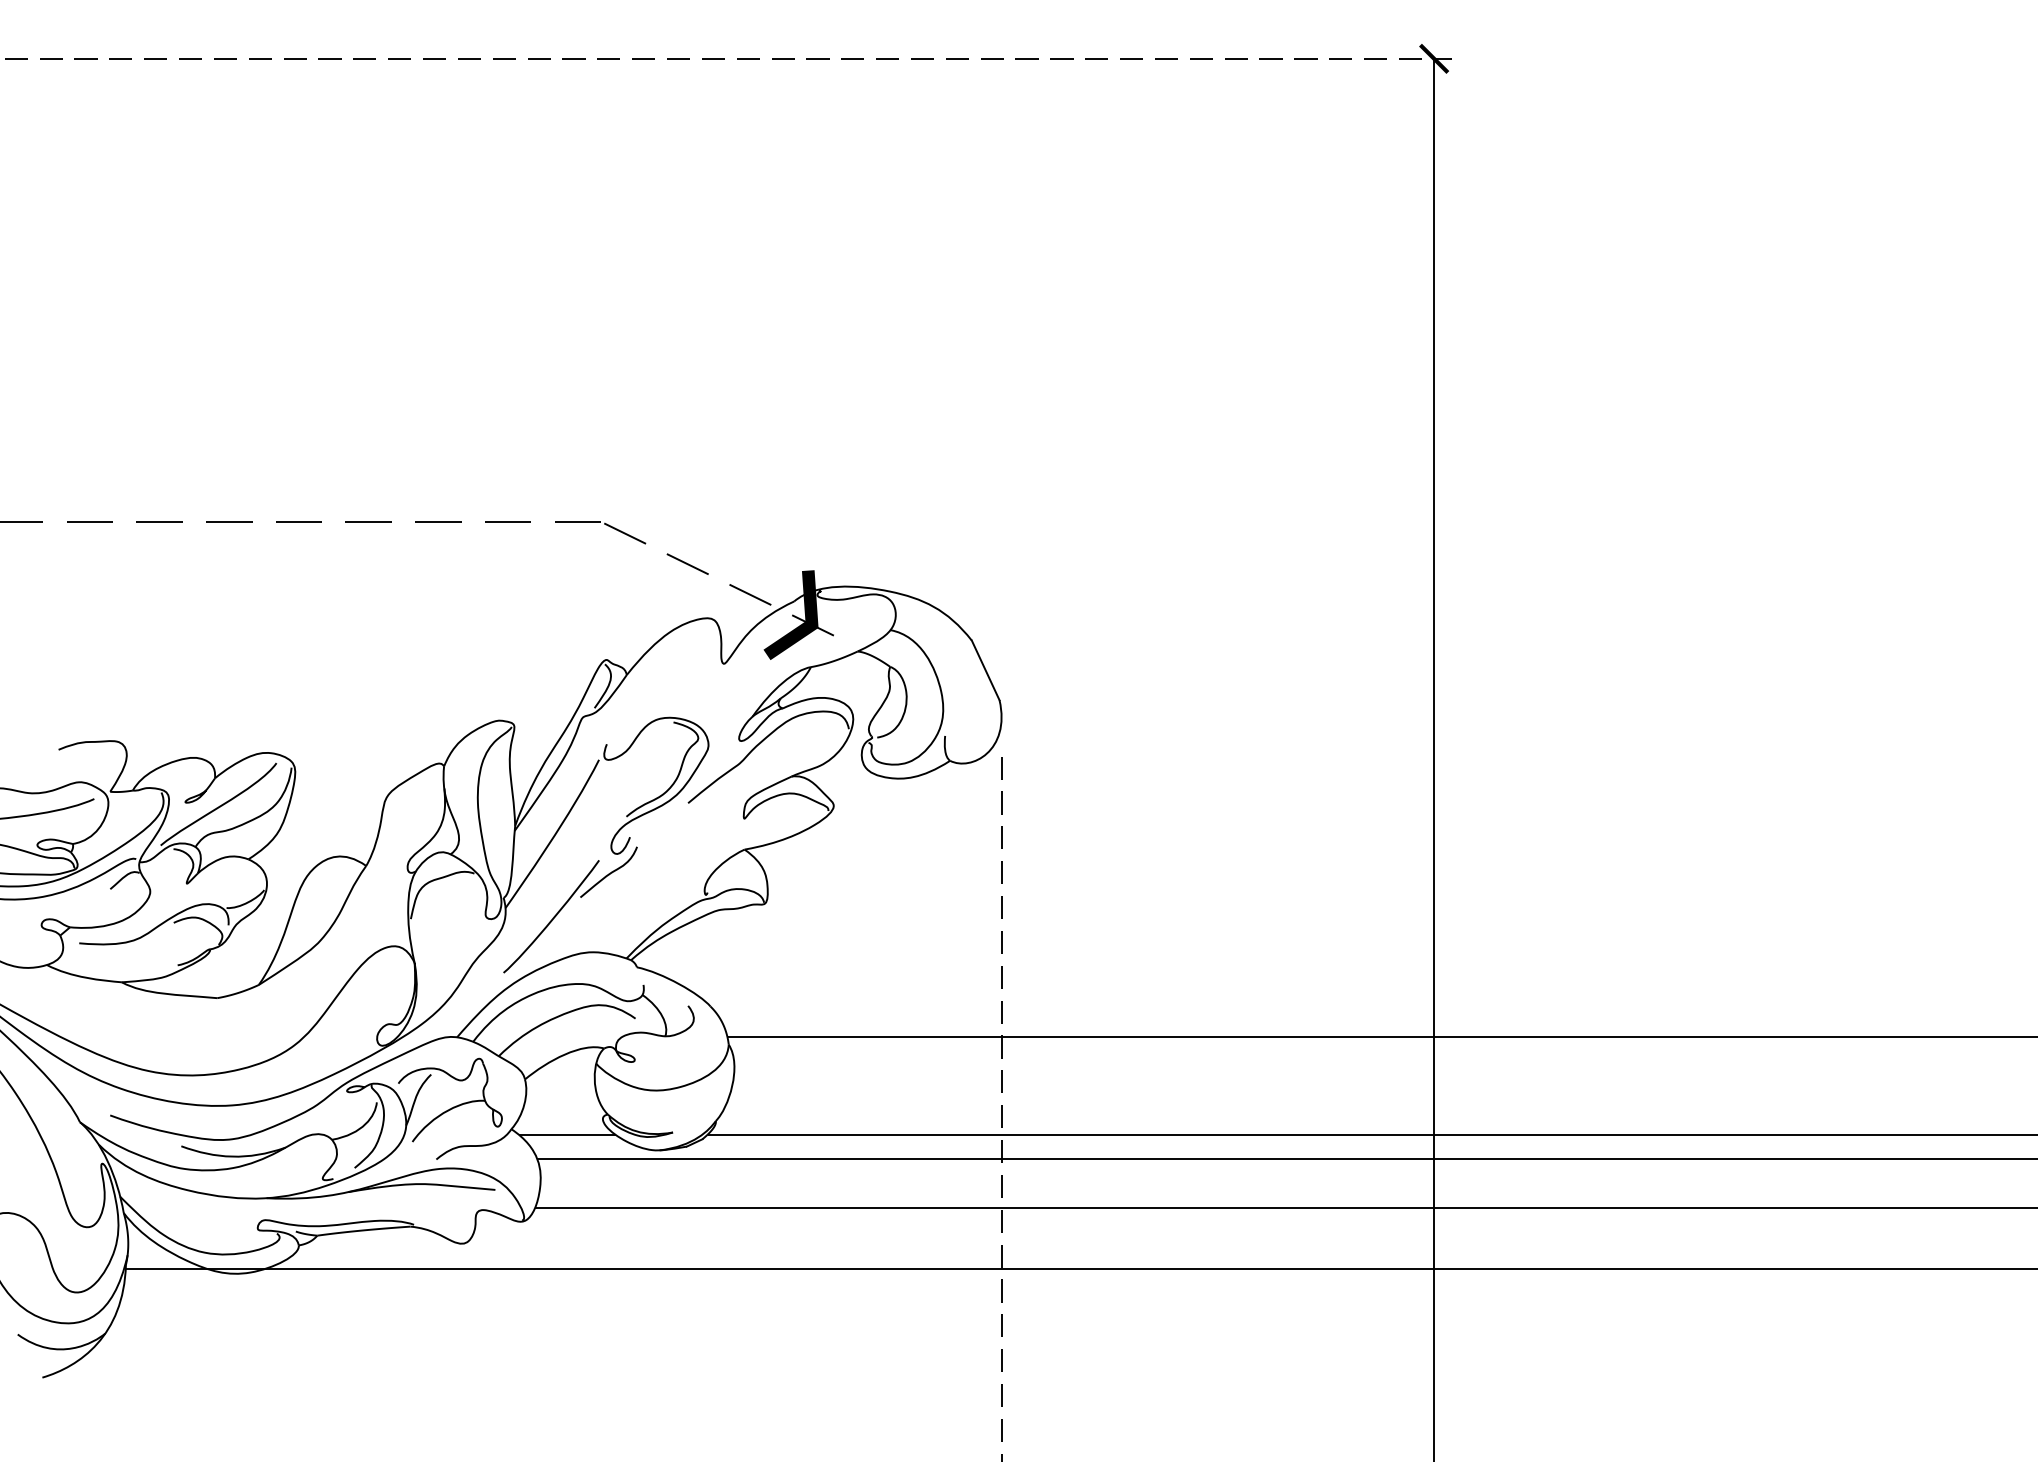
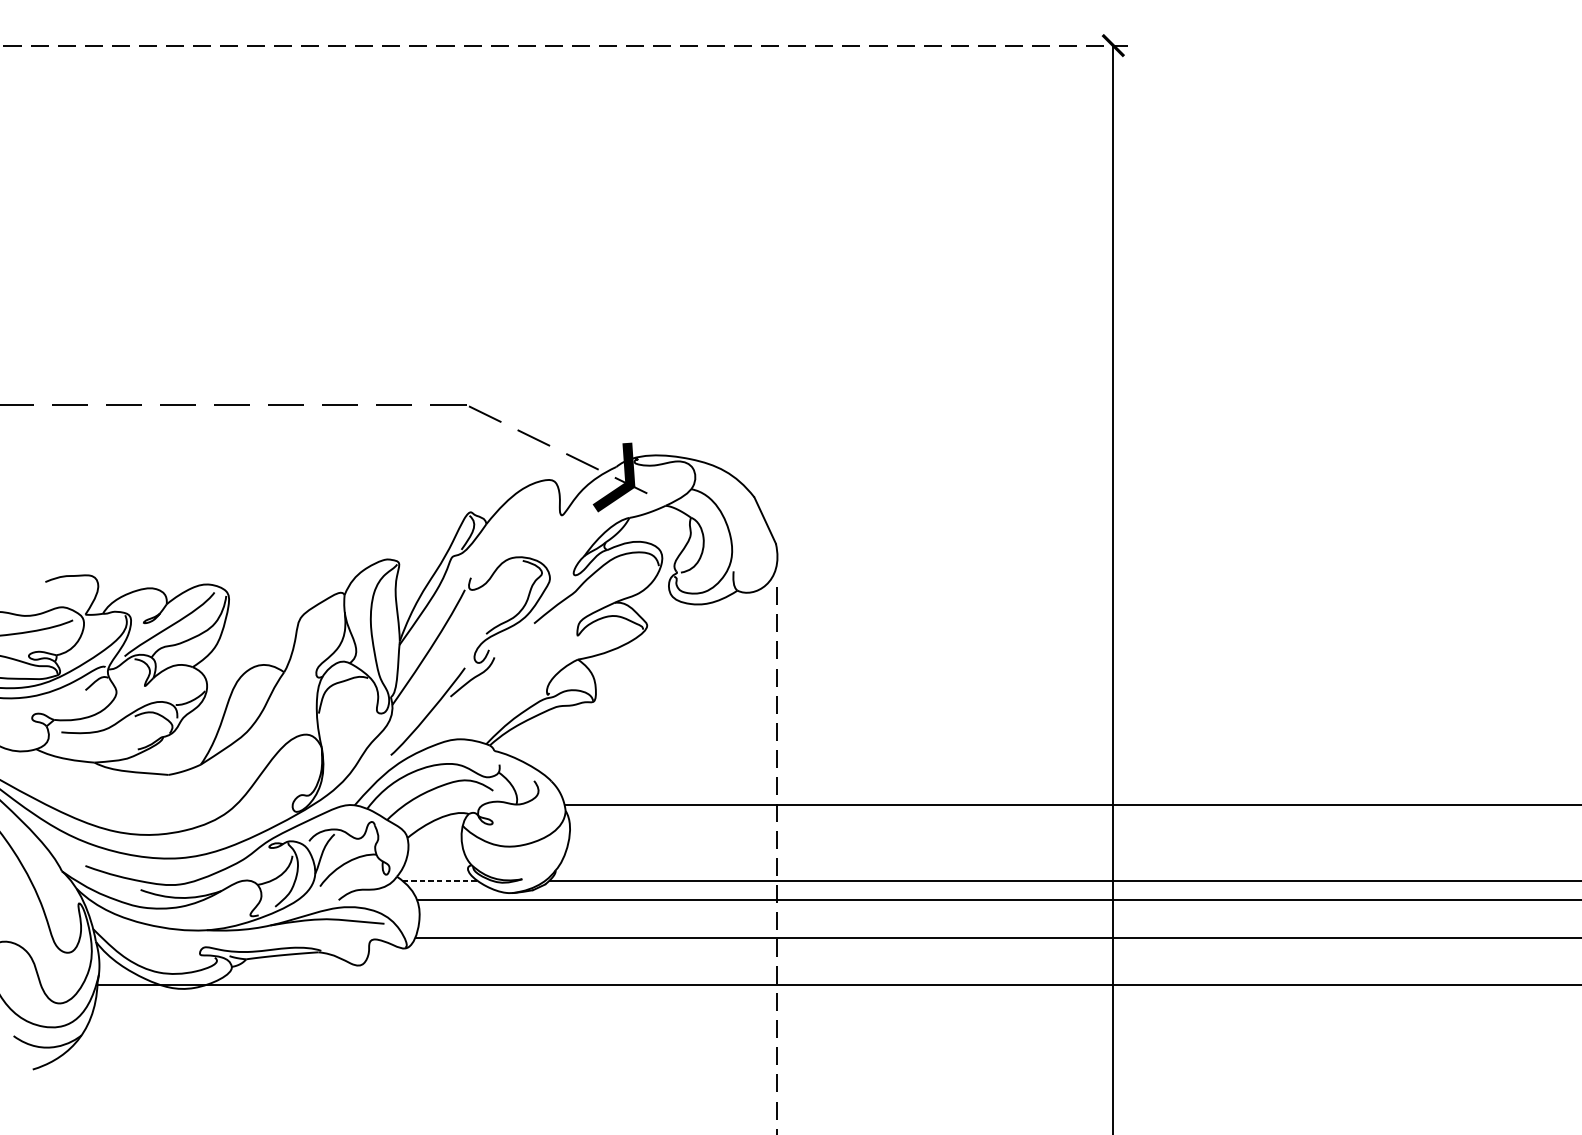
line: (567, 1134) -> (440, 880), solid -> dashed

